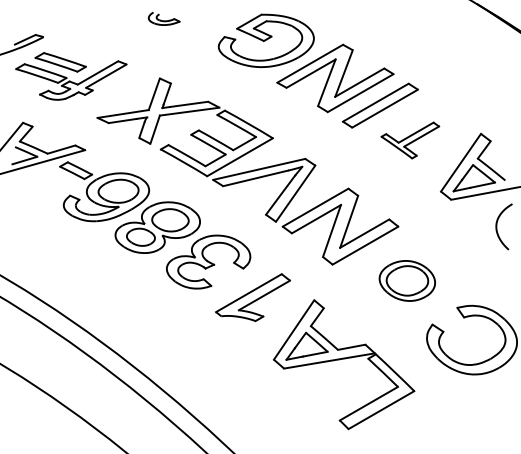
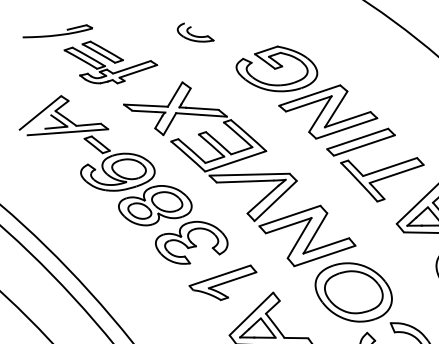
part: (164, 18) -> (196, 33), size x1.43
part: (410, 140) -> (380, 176), size x1.67
part: (407, 280) -> (353, 292), size x1.67

